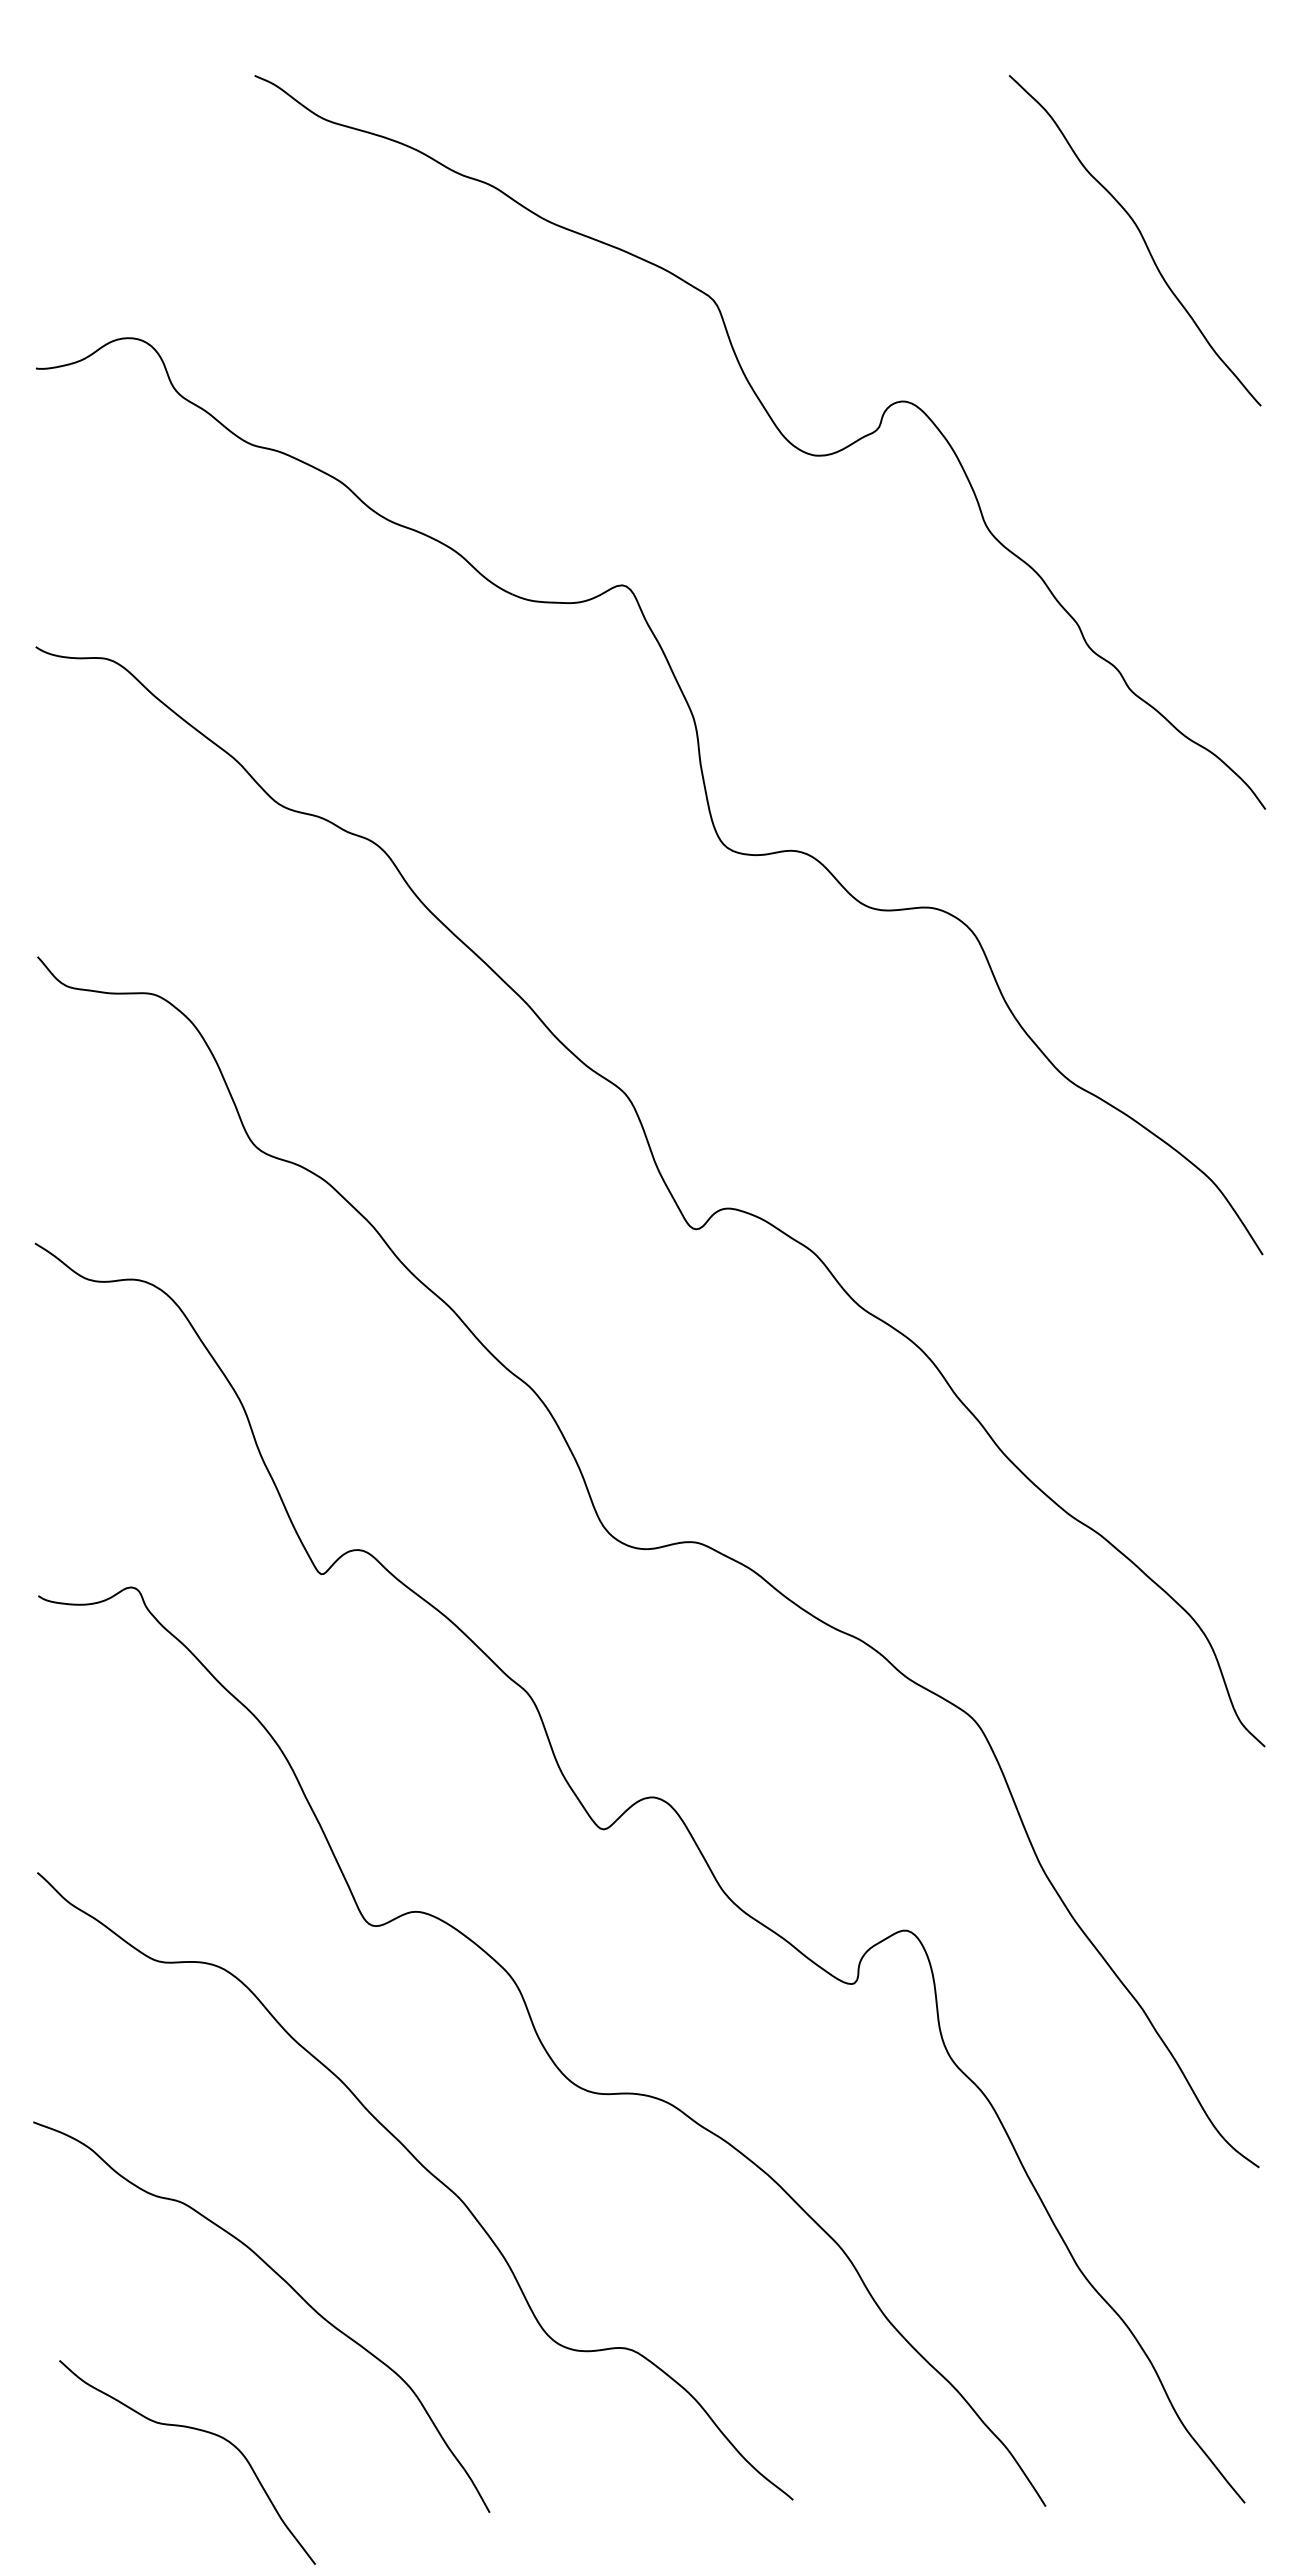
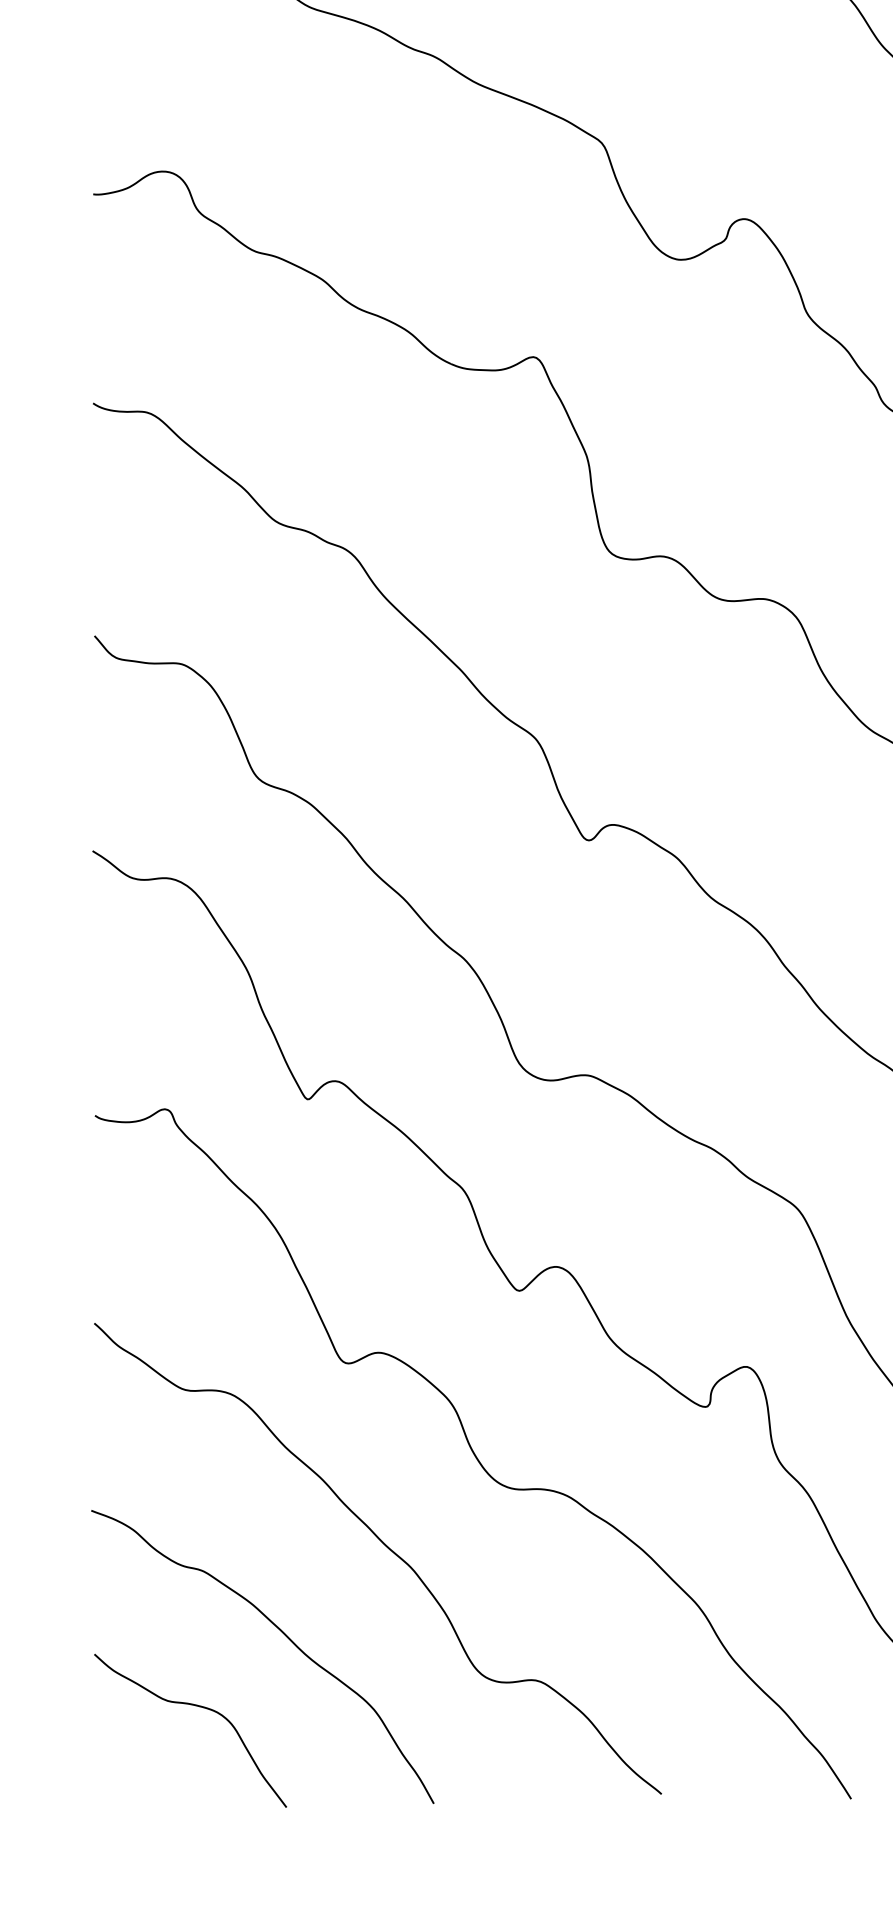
curve: (197, 2430) -> (198, 1706), moved

